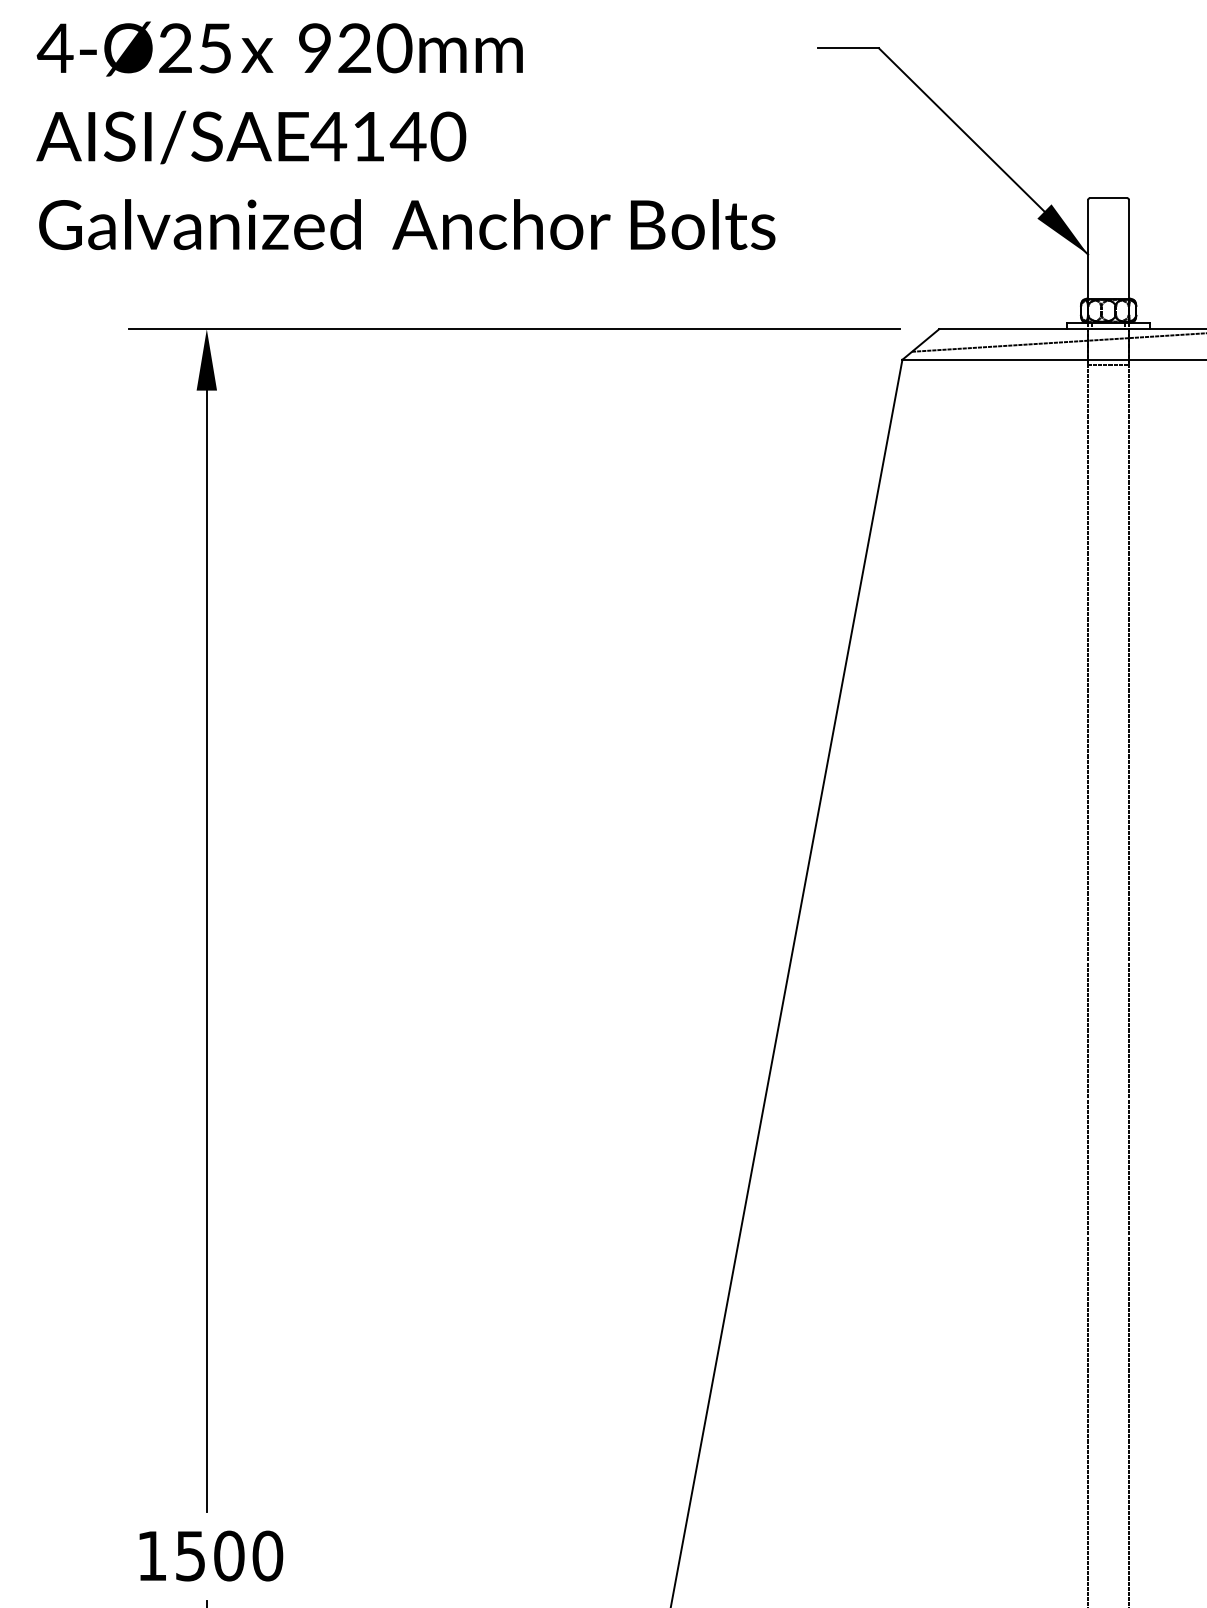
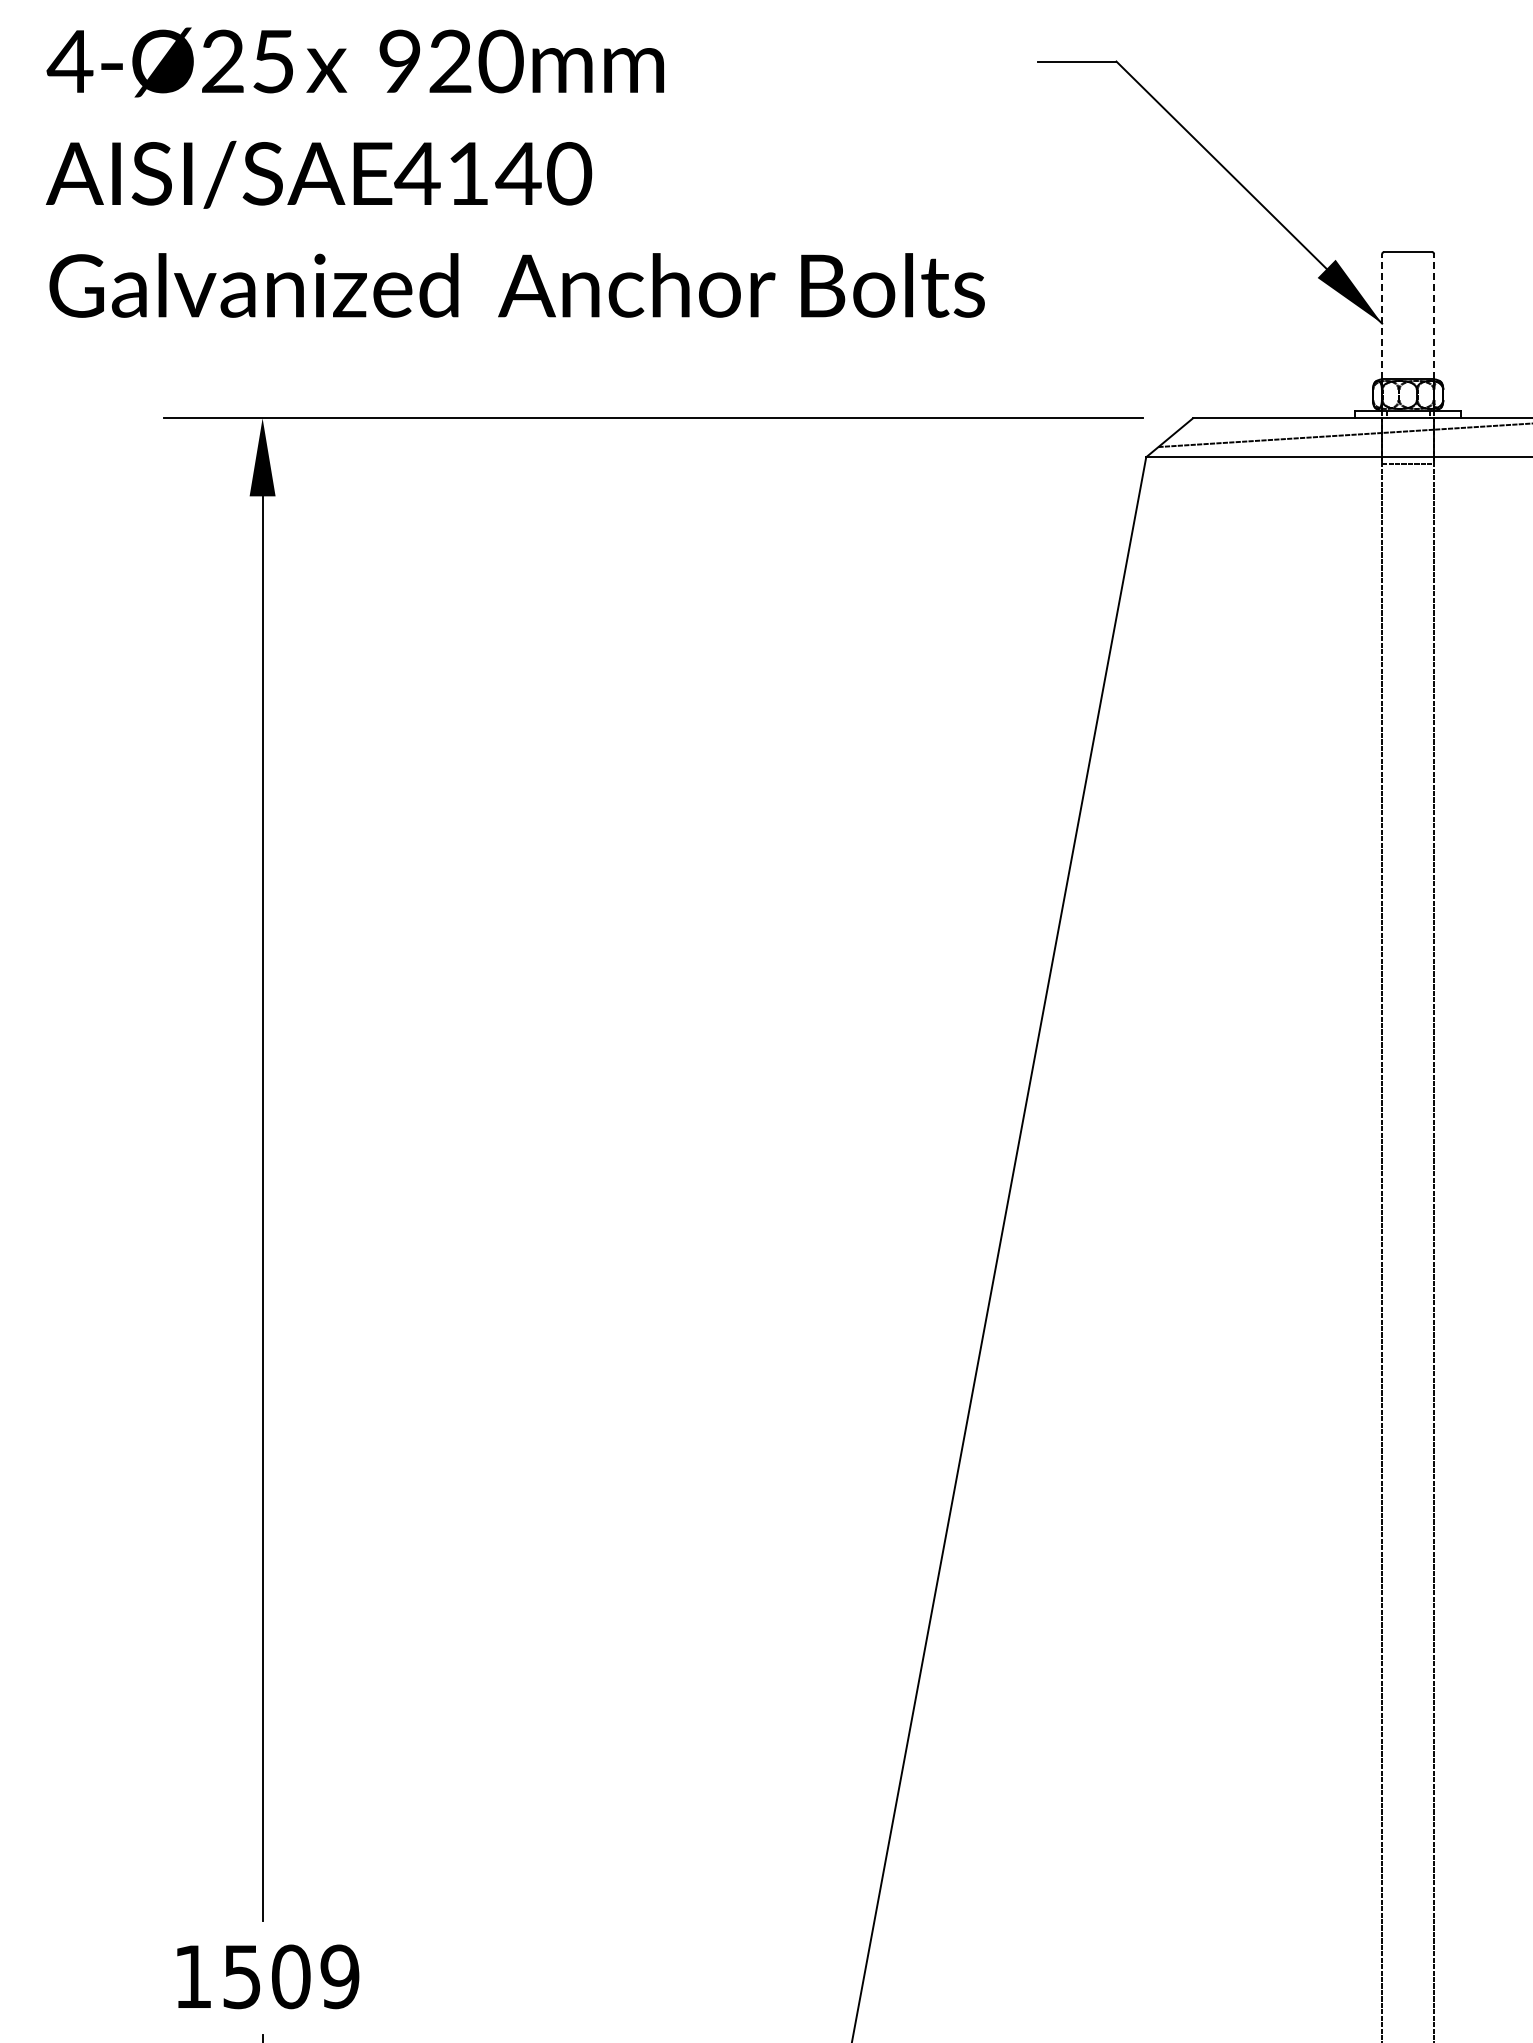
line: (1088, 249) -> (1382, 316), solid -> dashed
line: (1129, 249) -> (1434, 316), solid -> dashed
text: (267, 1555) -> (339, 1976), 1500 -> 1509

